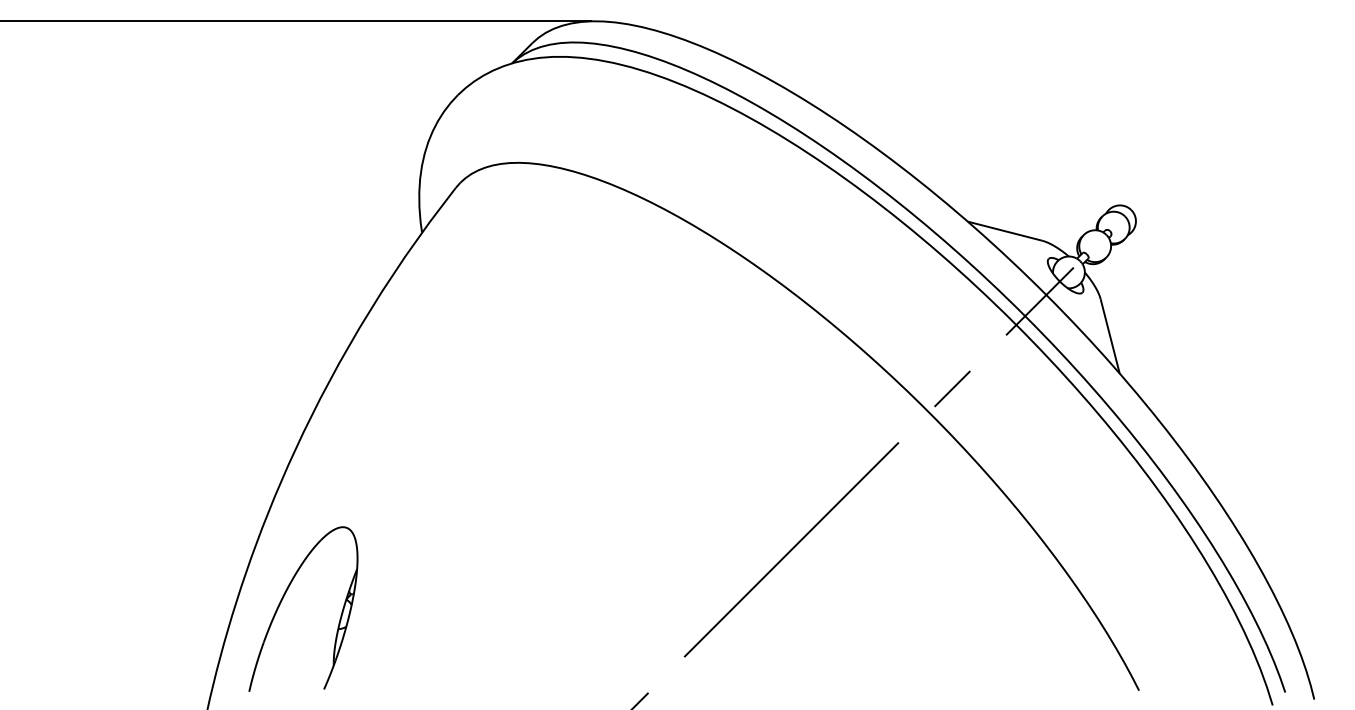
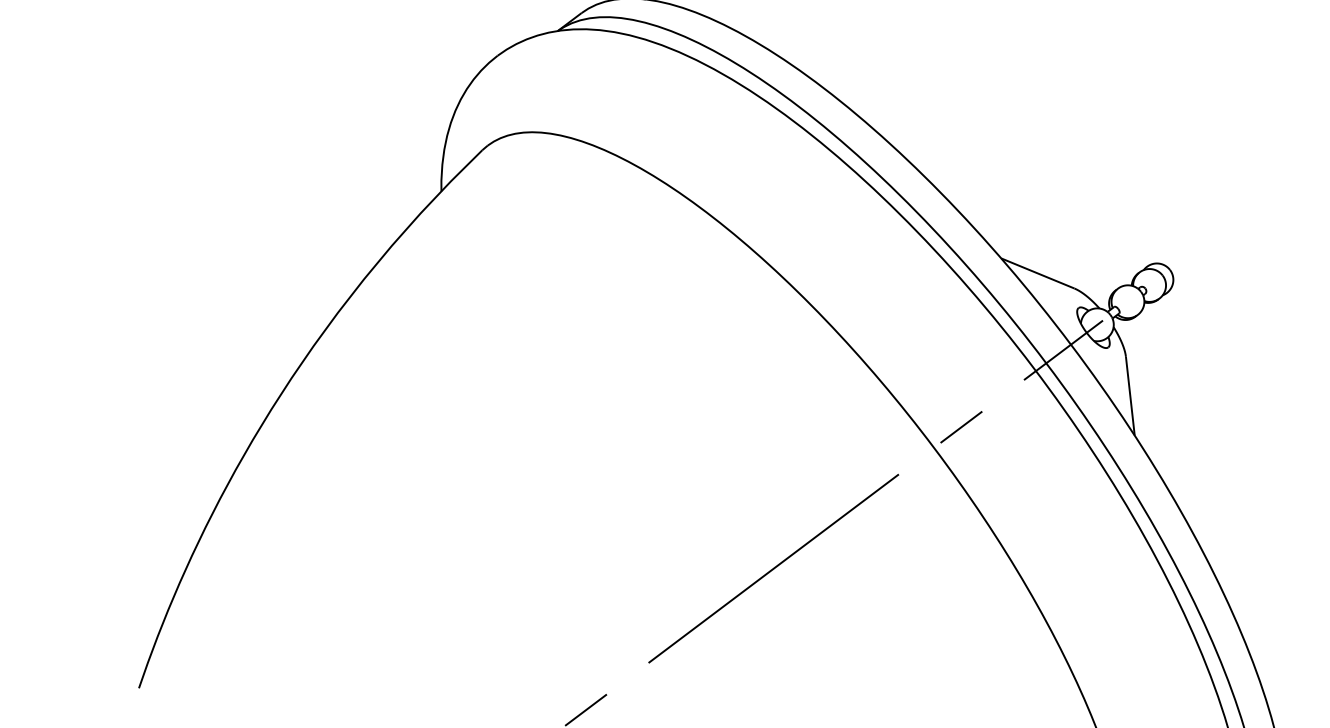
part: (283, 598) -> (247, 545), removed

